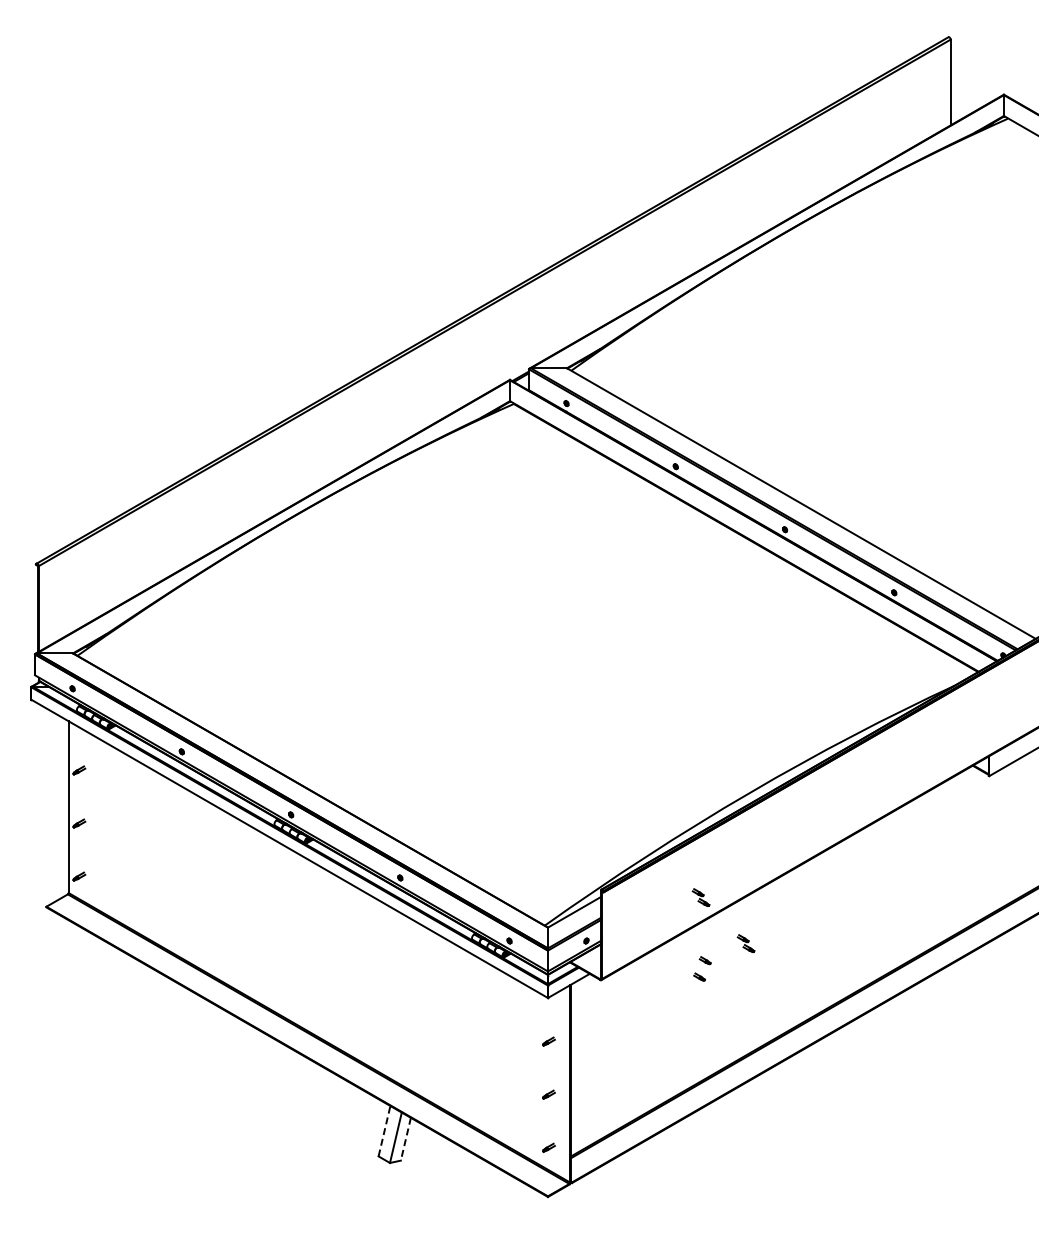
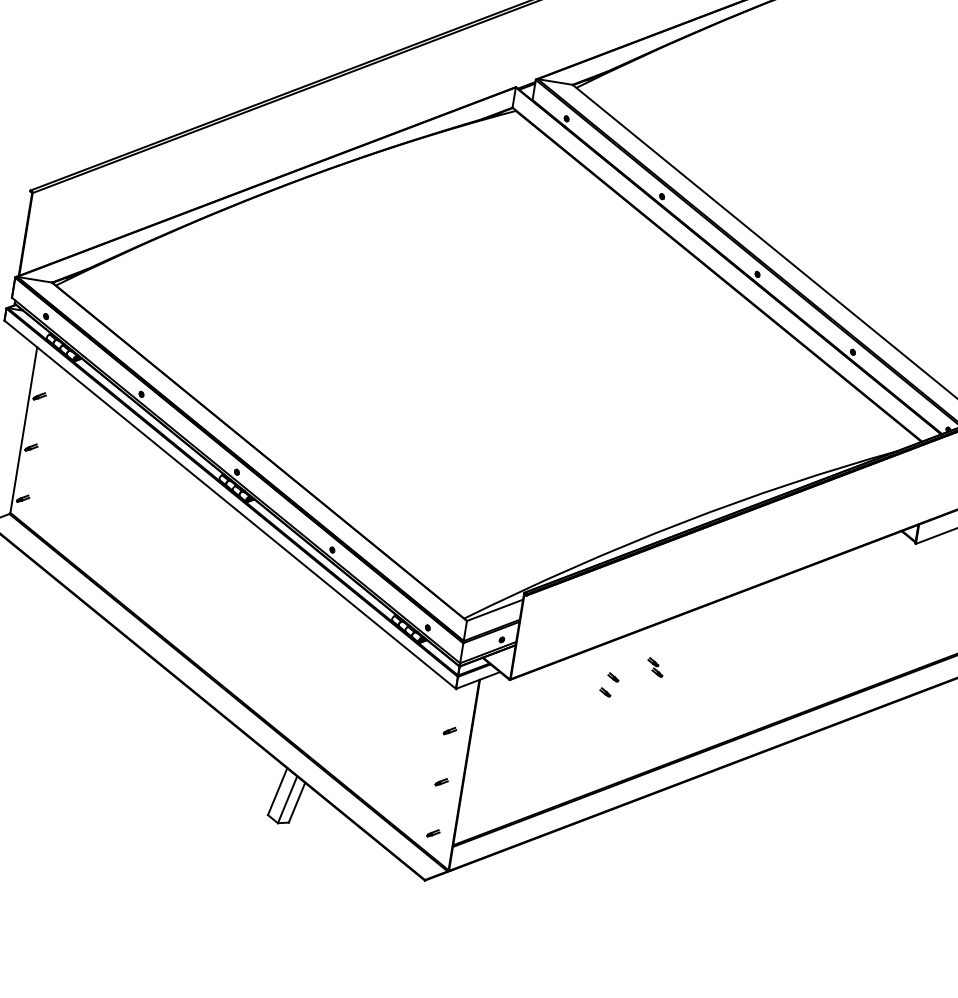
part: (700, 897) -> (618, 615), removed
line: (384, 1131) -> (277, 791), dashed -> solid
line: (405, 1139) -> (296, 802), dashed -> solid

